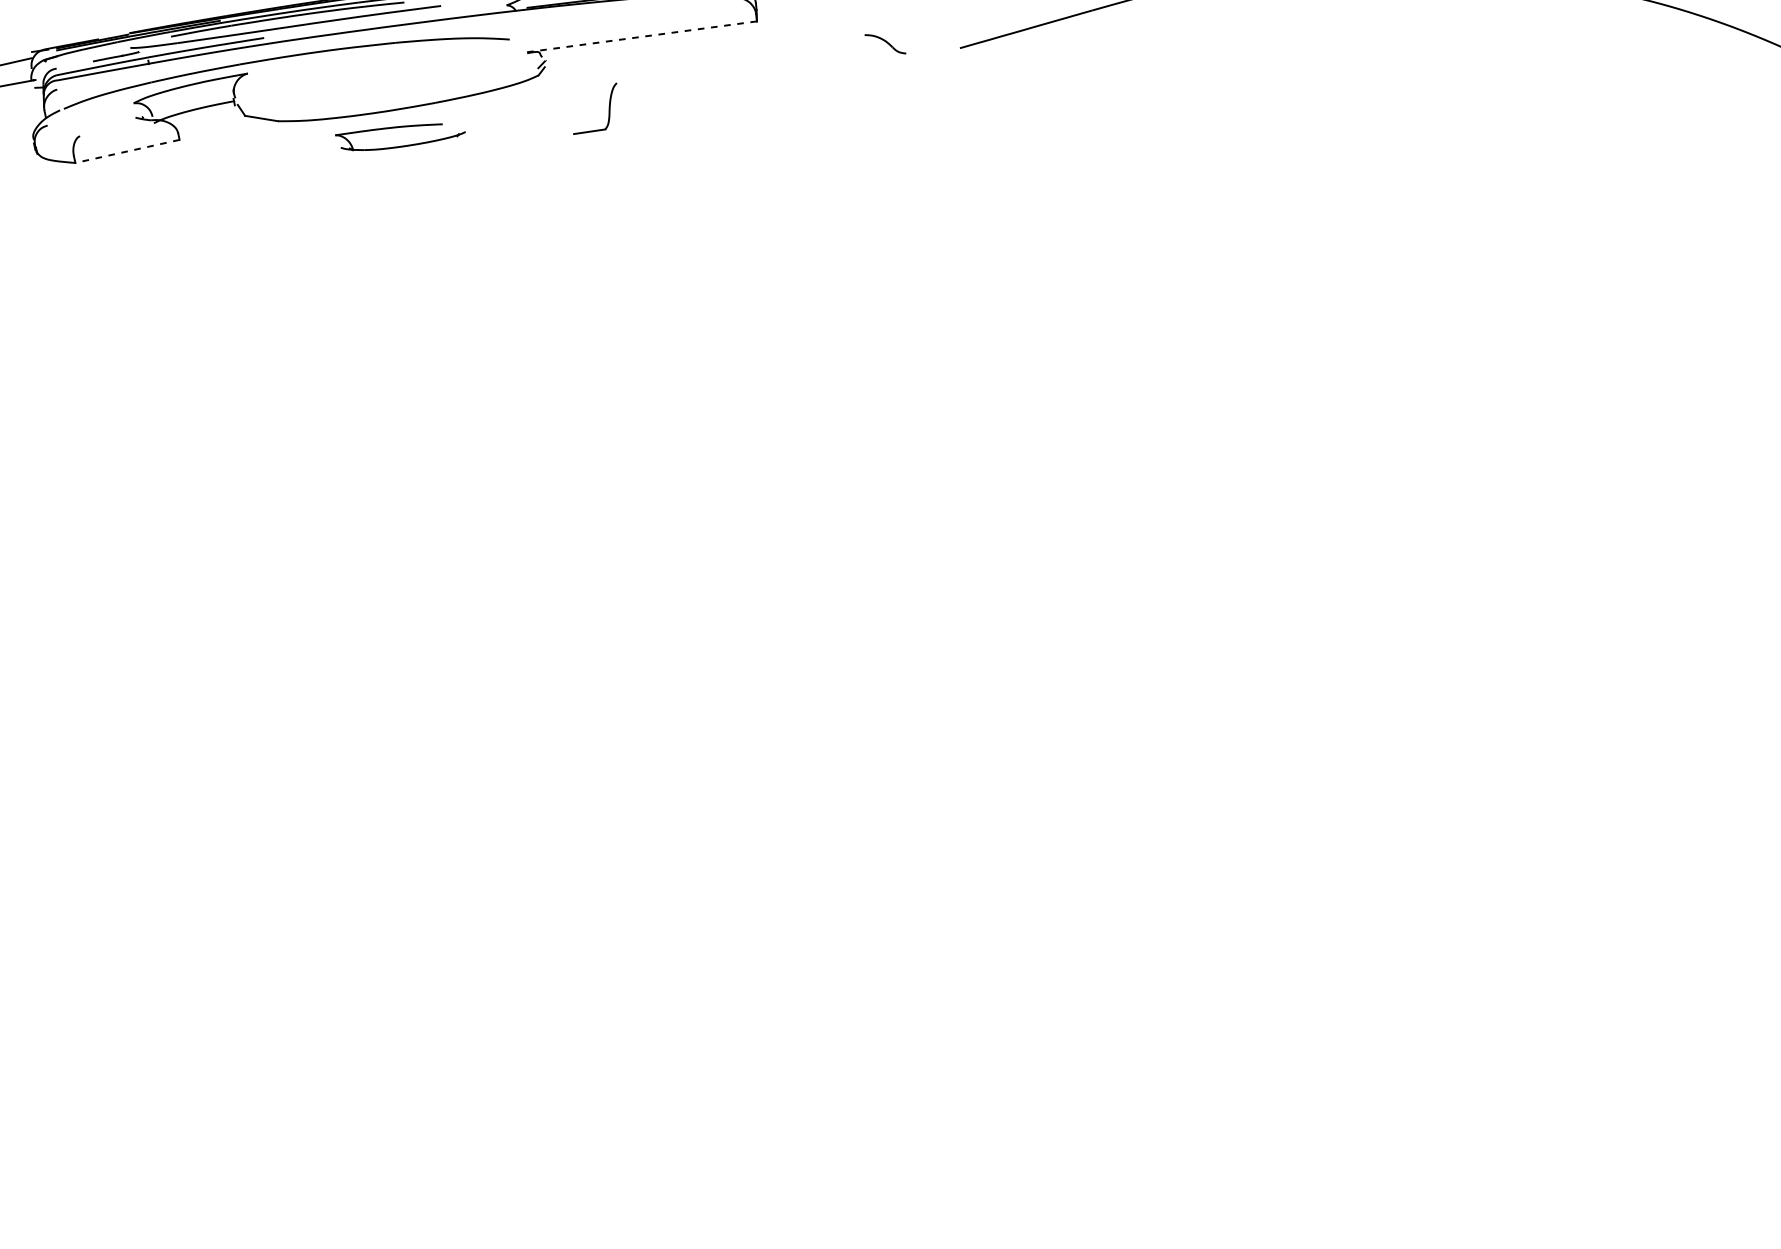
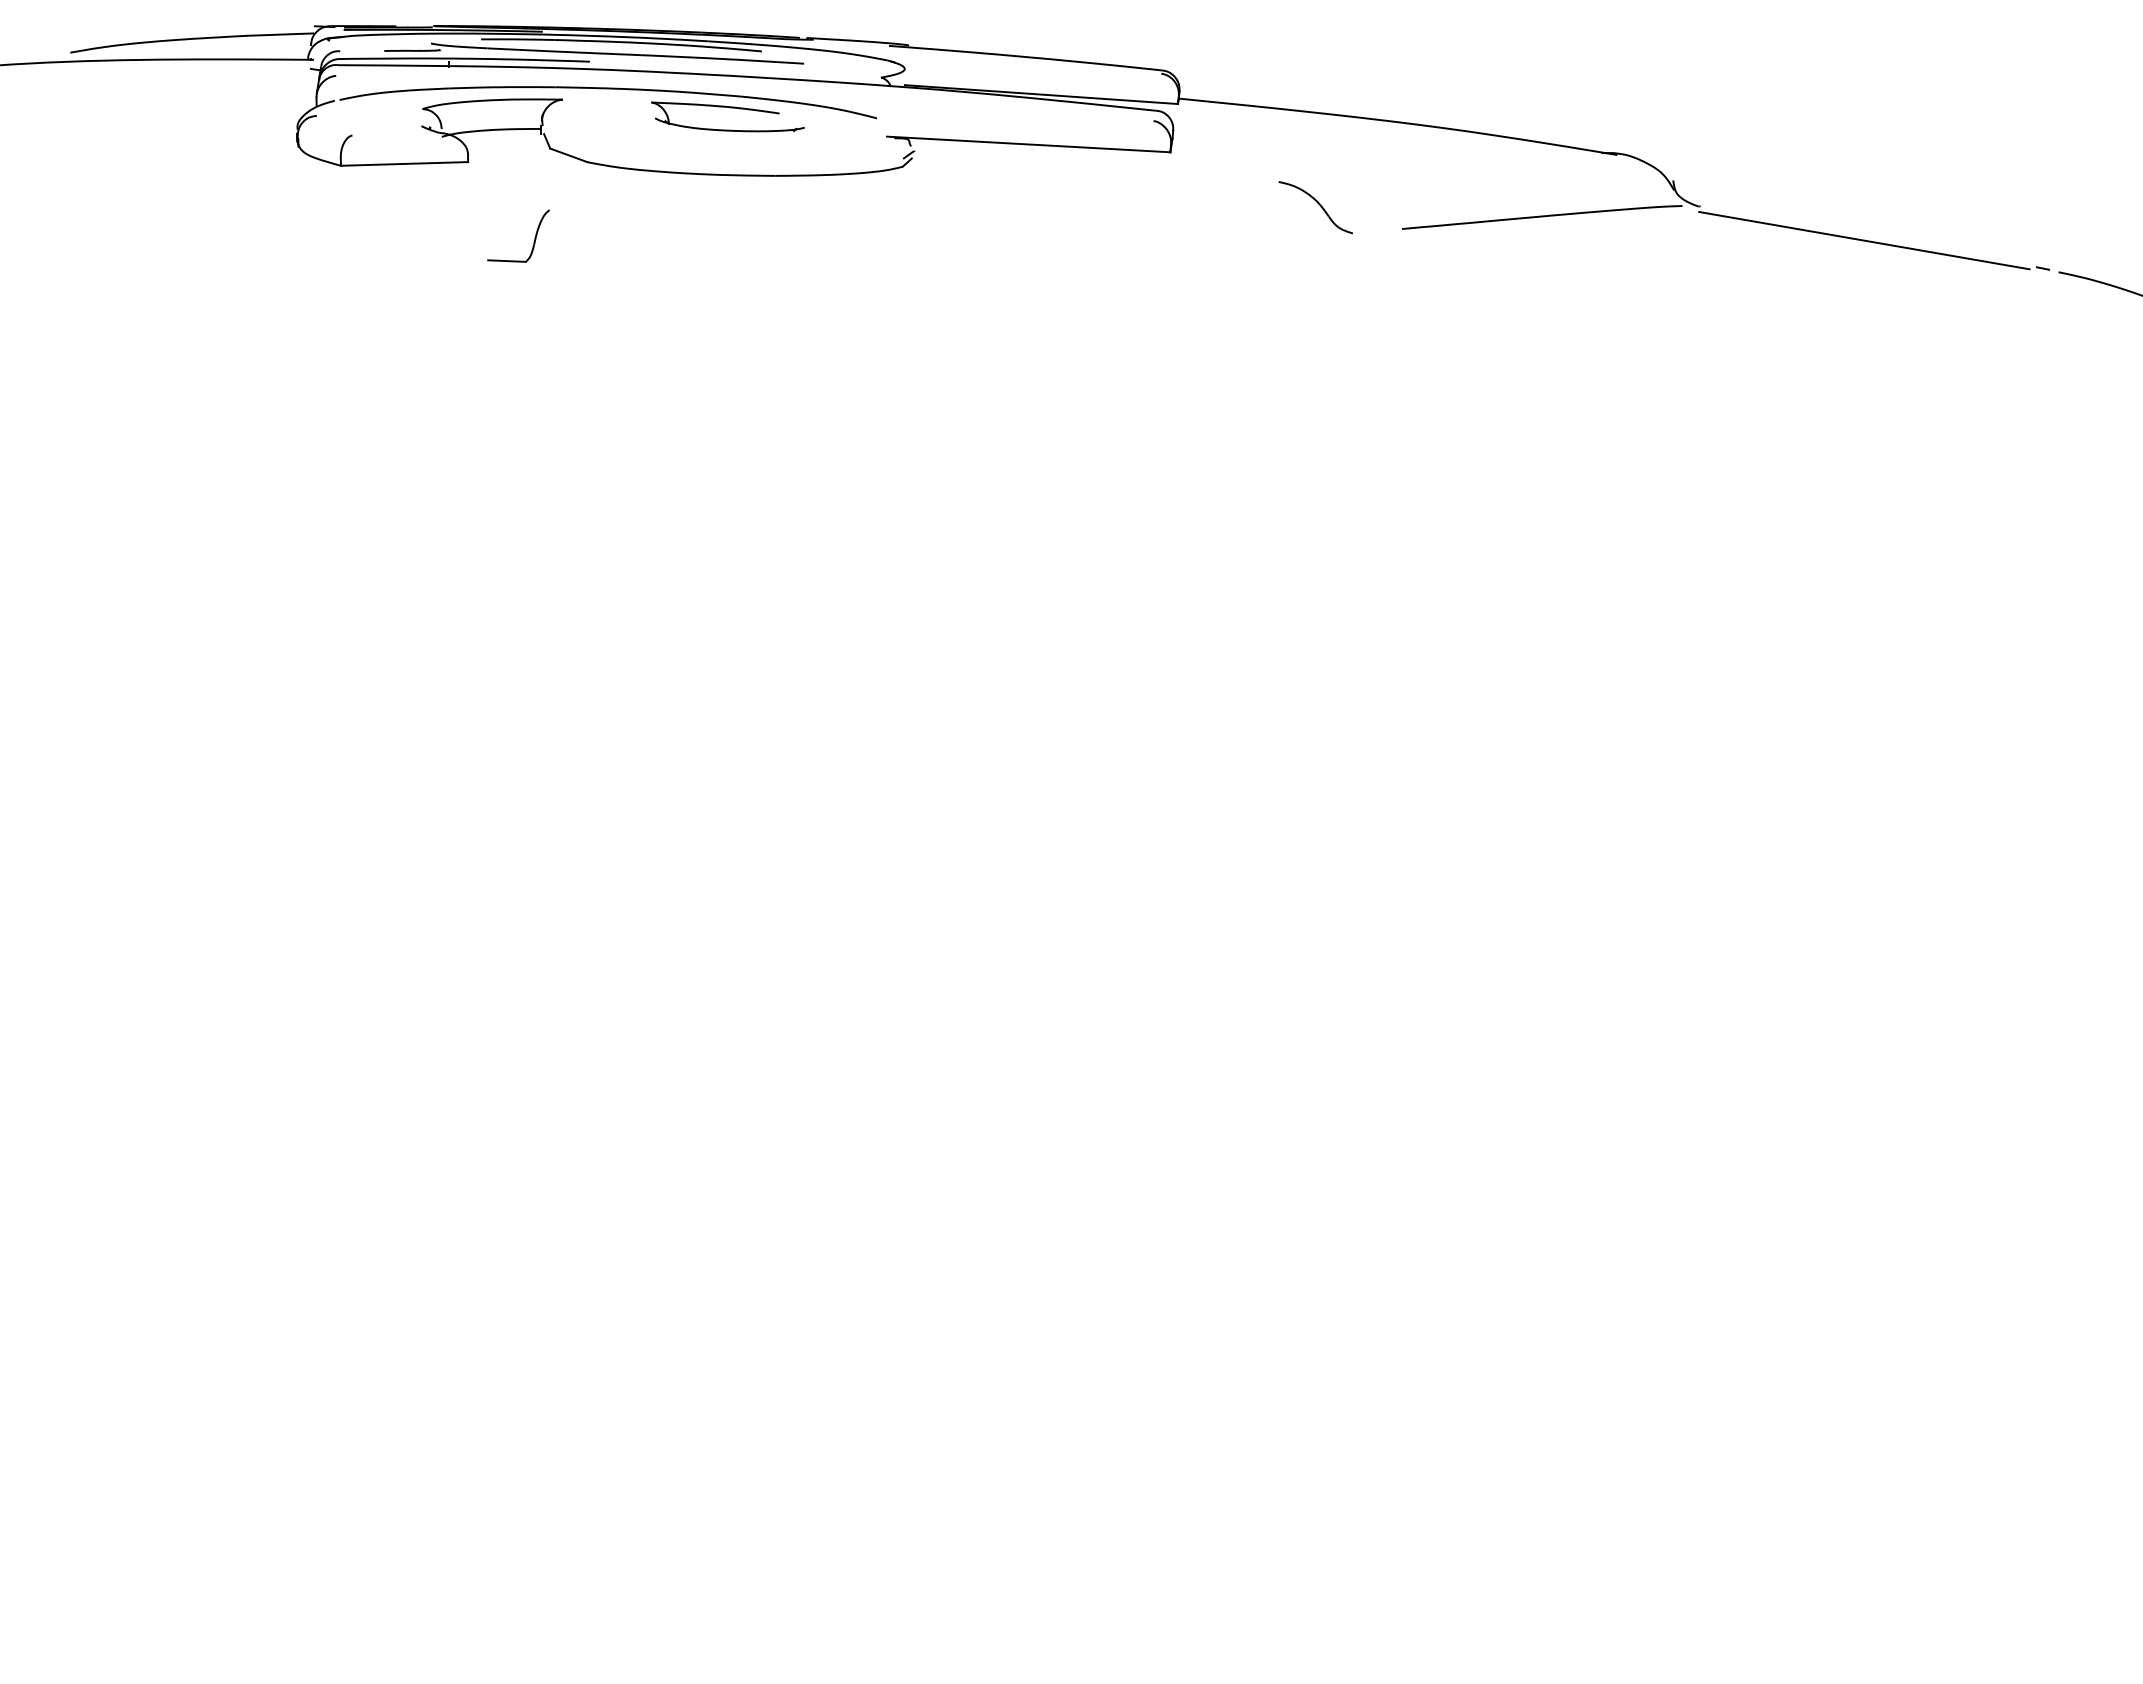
line: (638, 37) -> (1028, 144), dashed -> solid
part: (885, 44) -> (1315, 207), size x1.67
part: (608, 107) -> (534, 237), moved
part: (400, 128) -> (729, 108), moved
line: (127, 151) -> (404, 163), dashed -> solid

